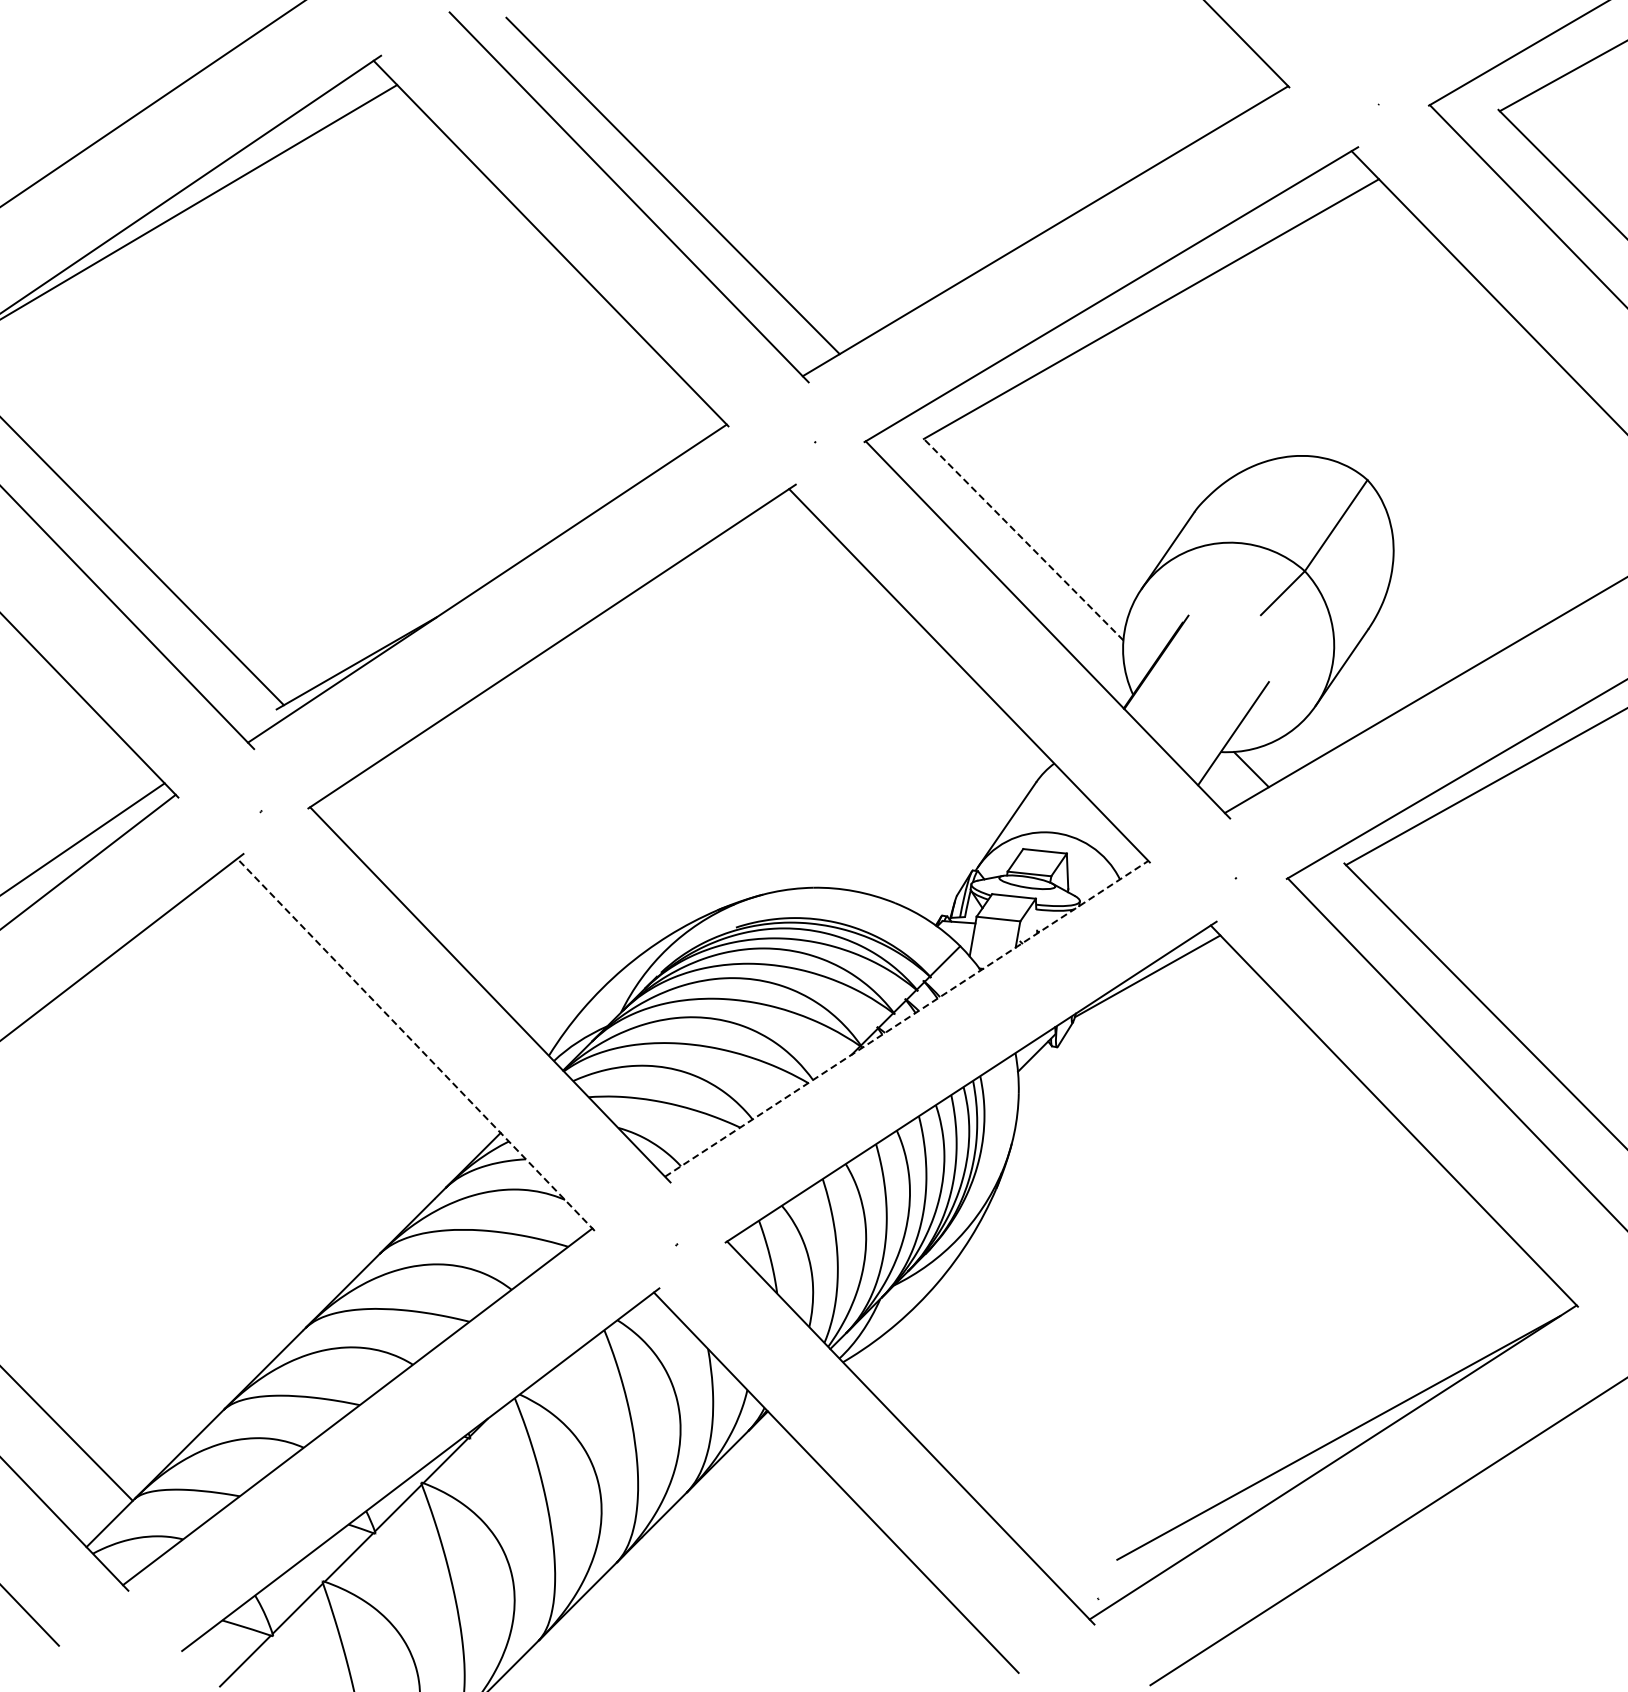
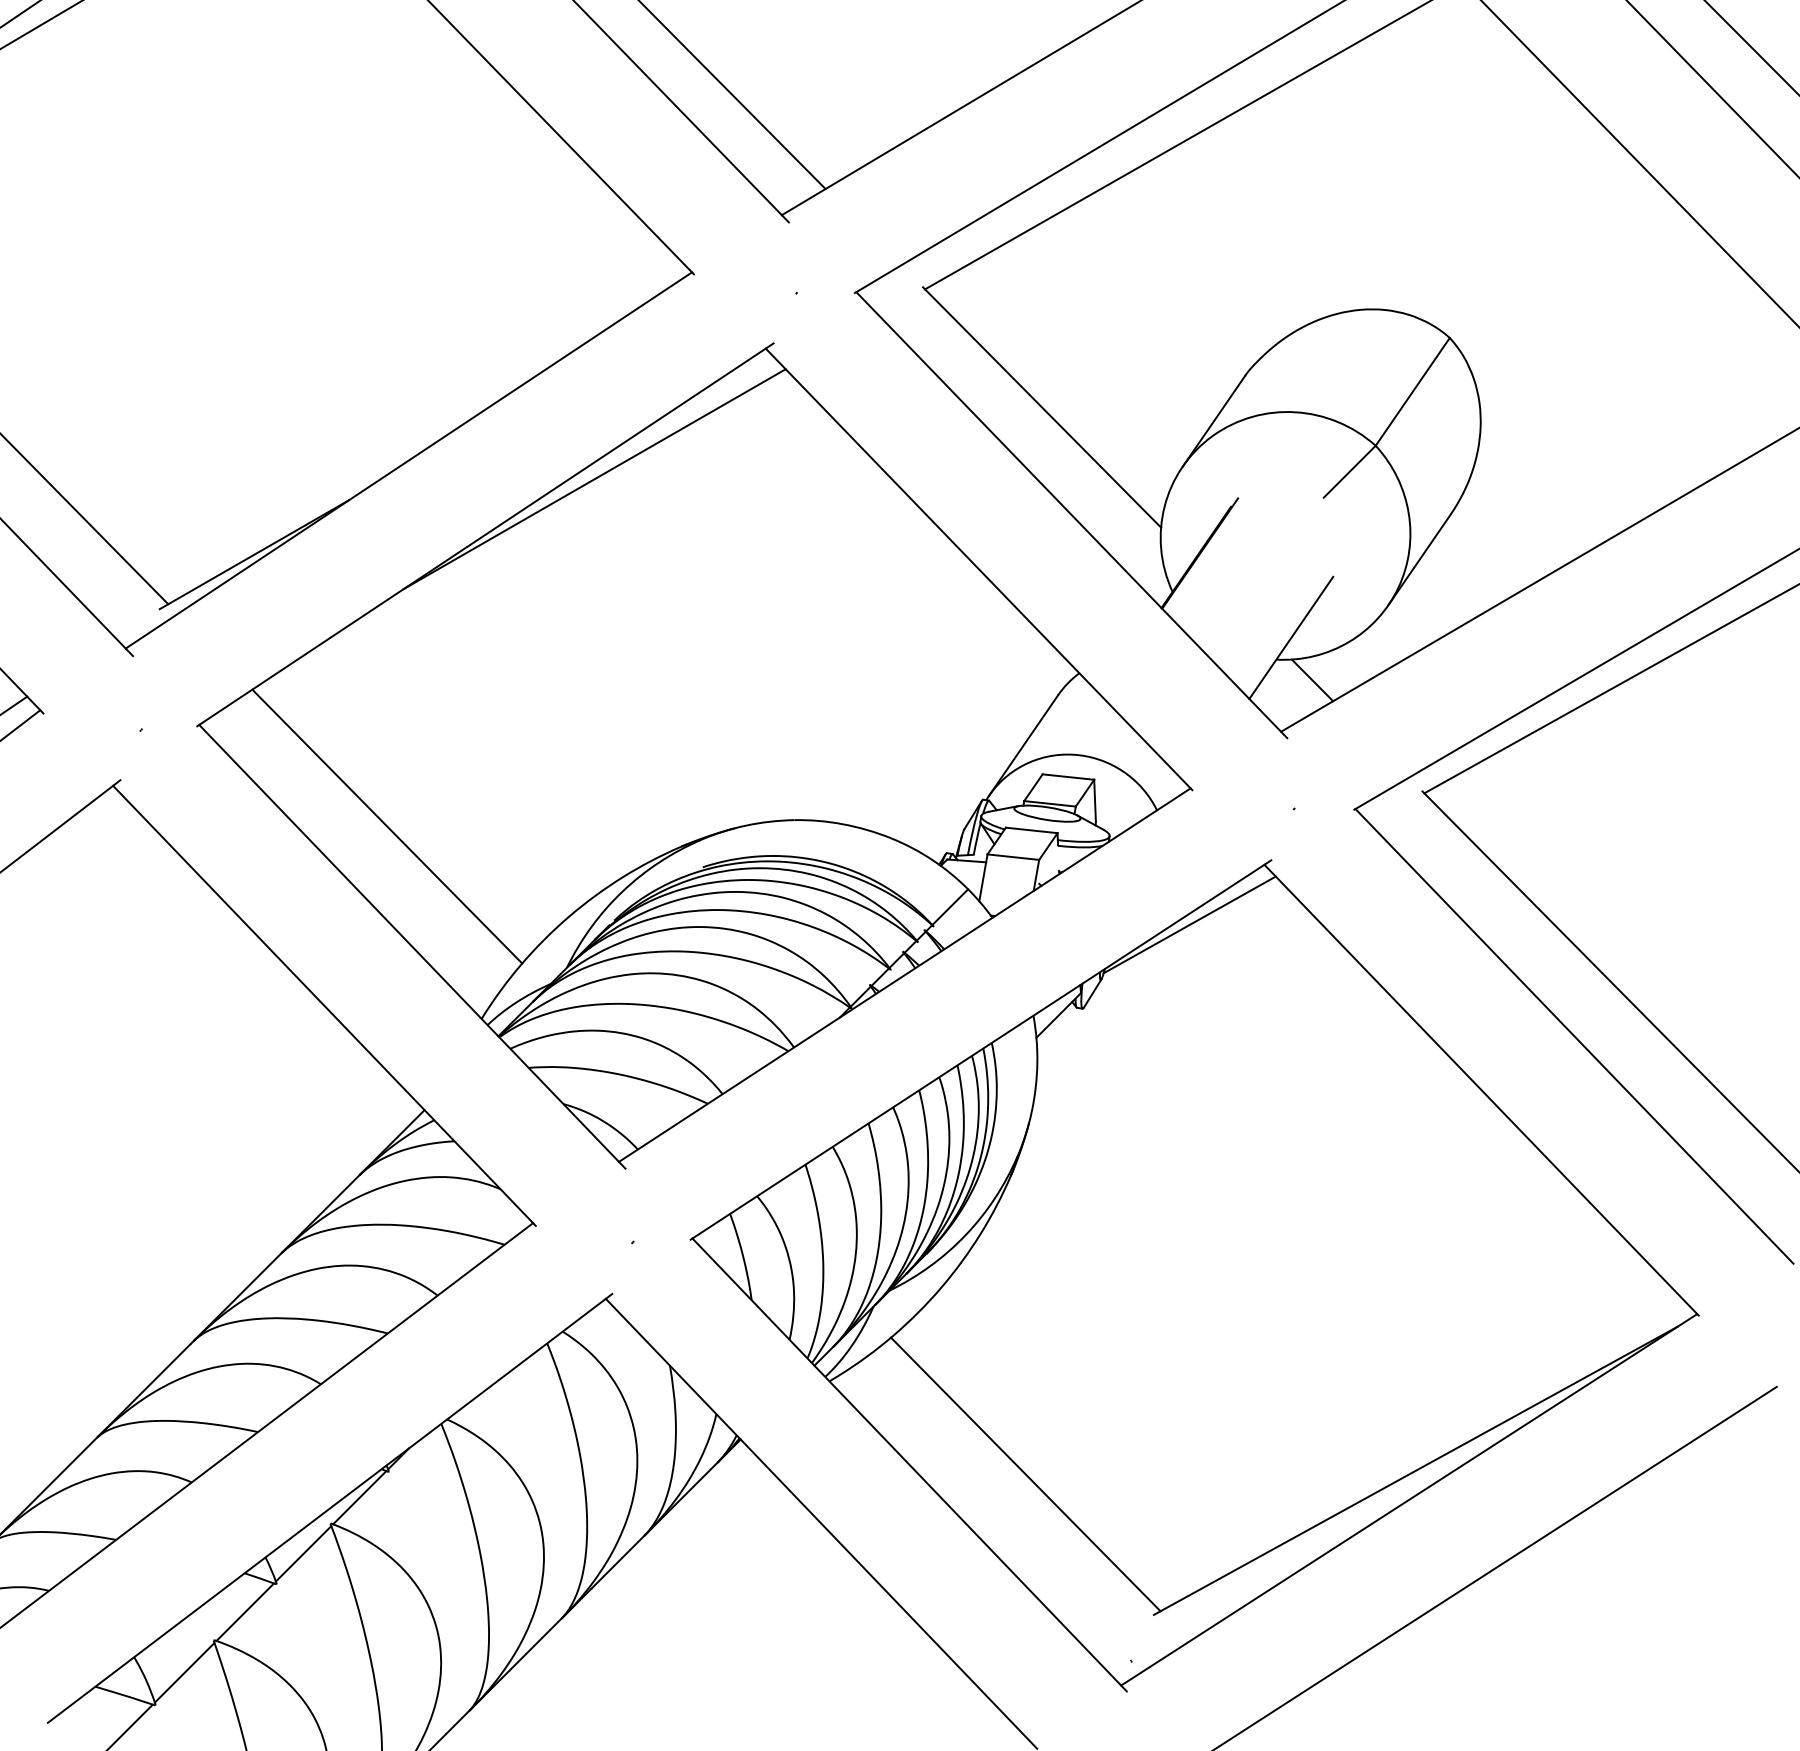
line: (1022, 538) -> (1041, 407), dashed -> solid
line: (644, 599) -> (594, 479), added
line: (469, 892) -> (387, 825), added
line: (906, 1018) -> (904, 974), dashed -> solid
line: (415, 1044) -> (323, 1005), dashed -> solid
line: (1008, 1440) -> (1025, 1473), added

